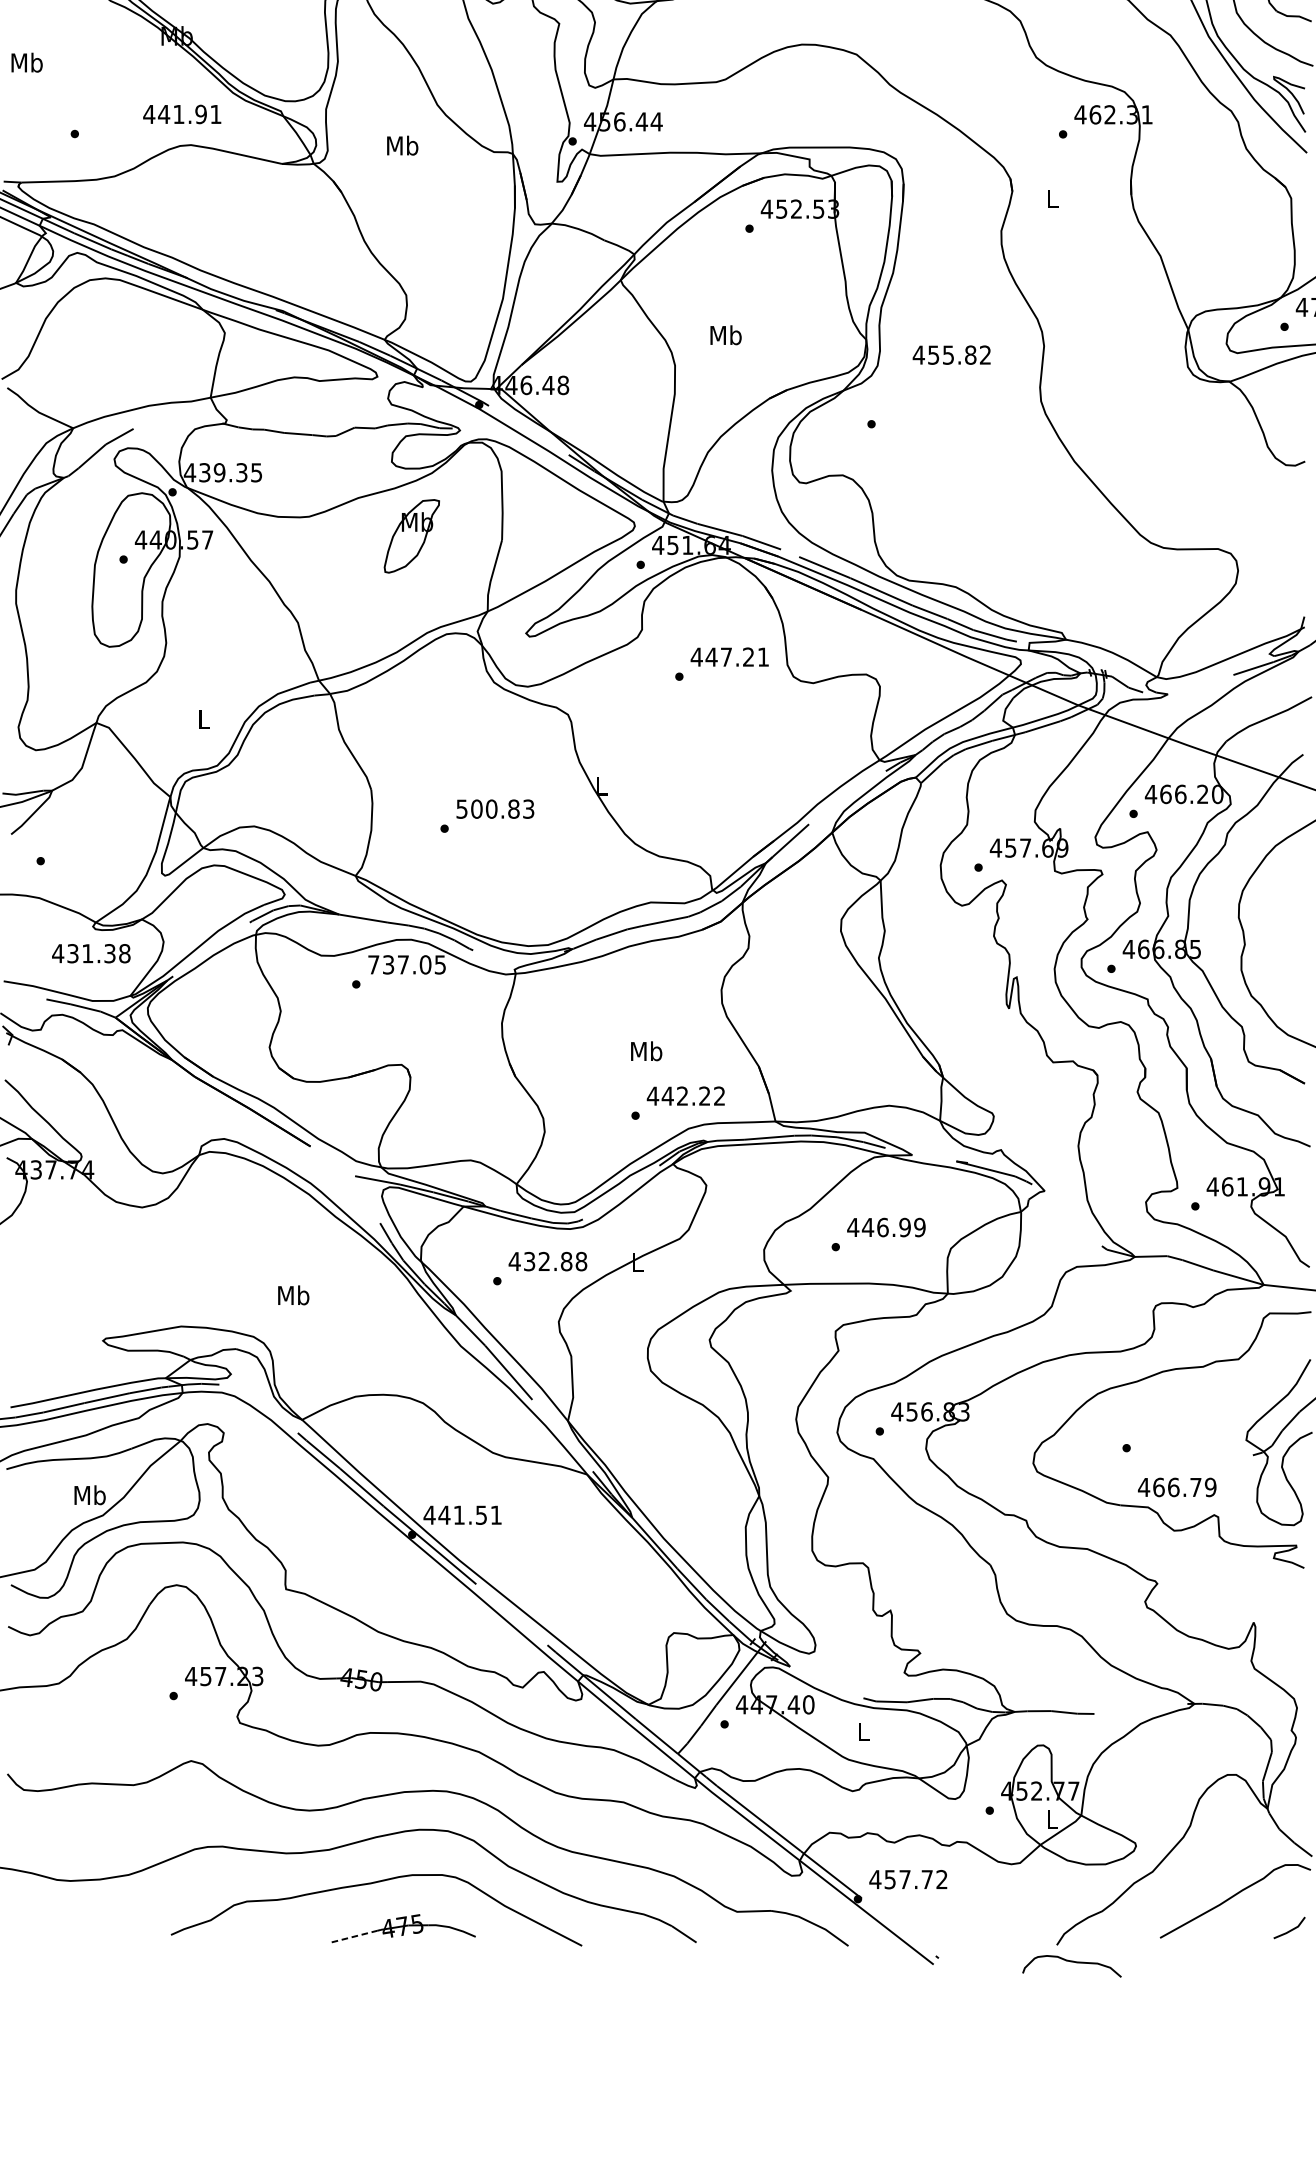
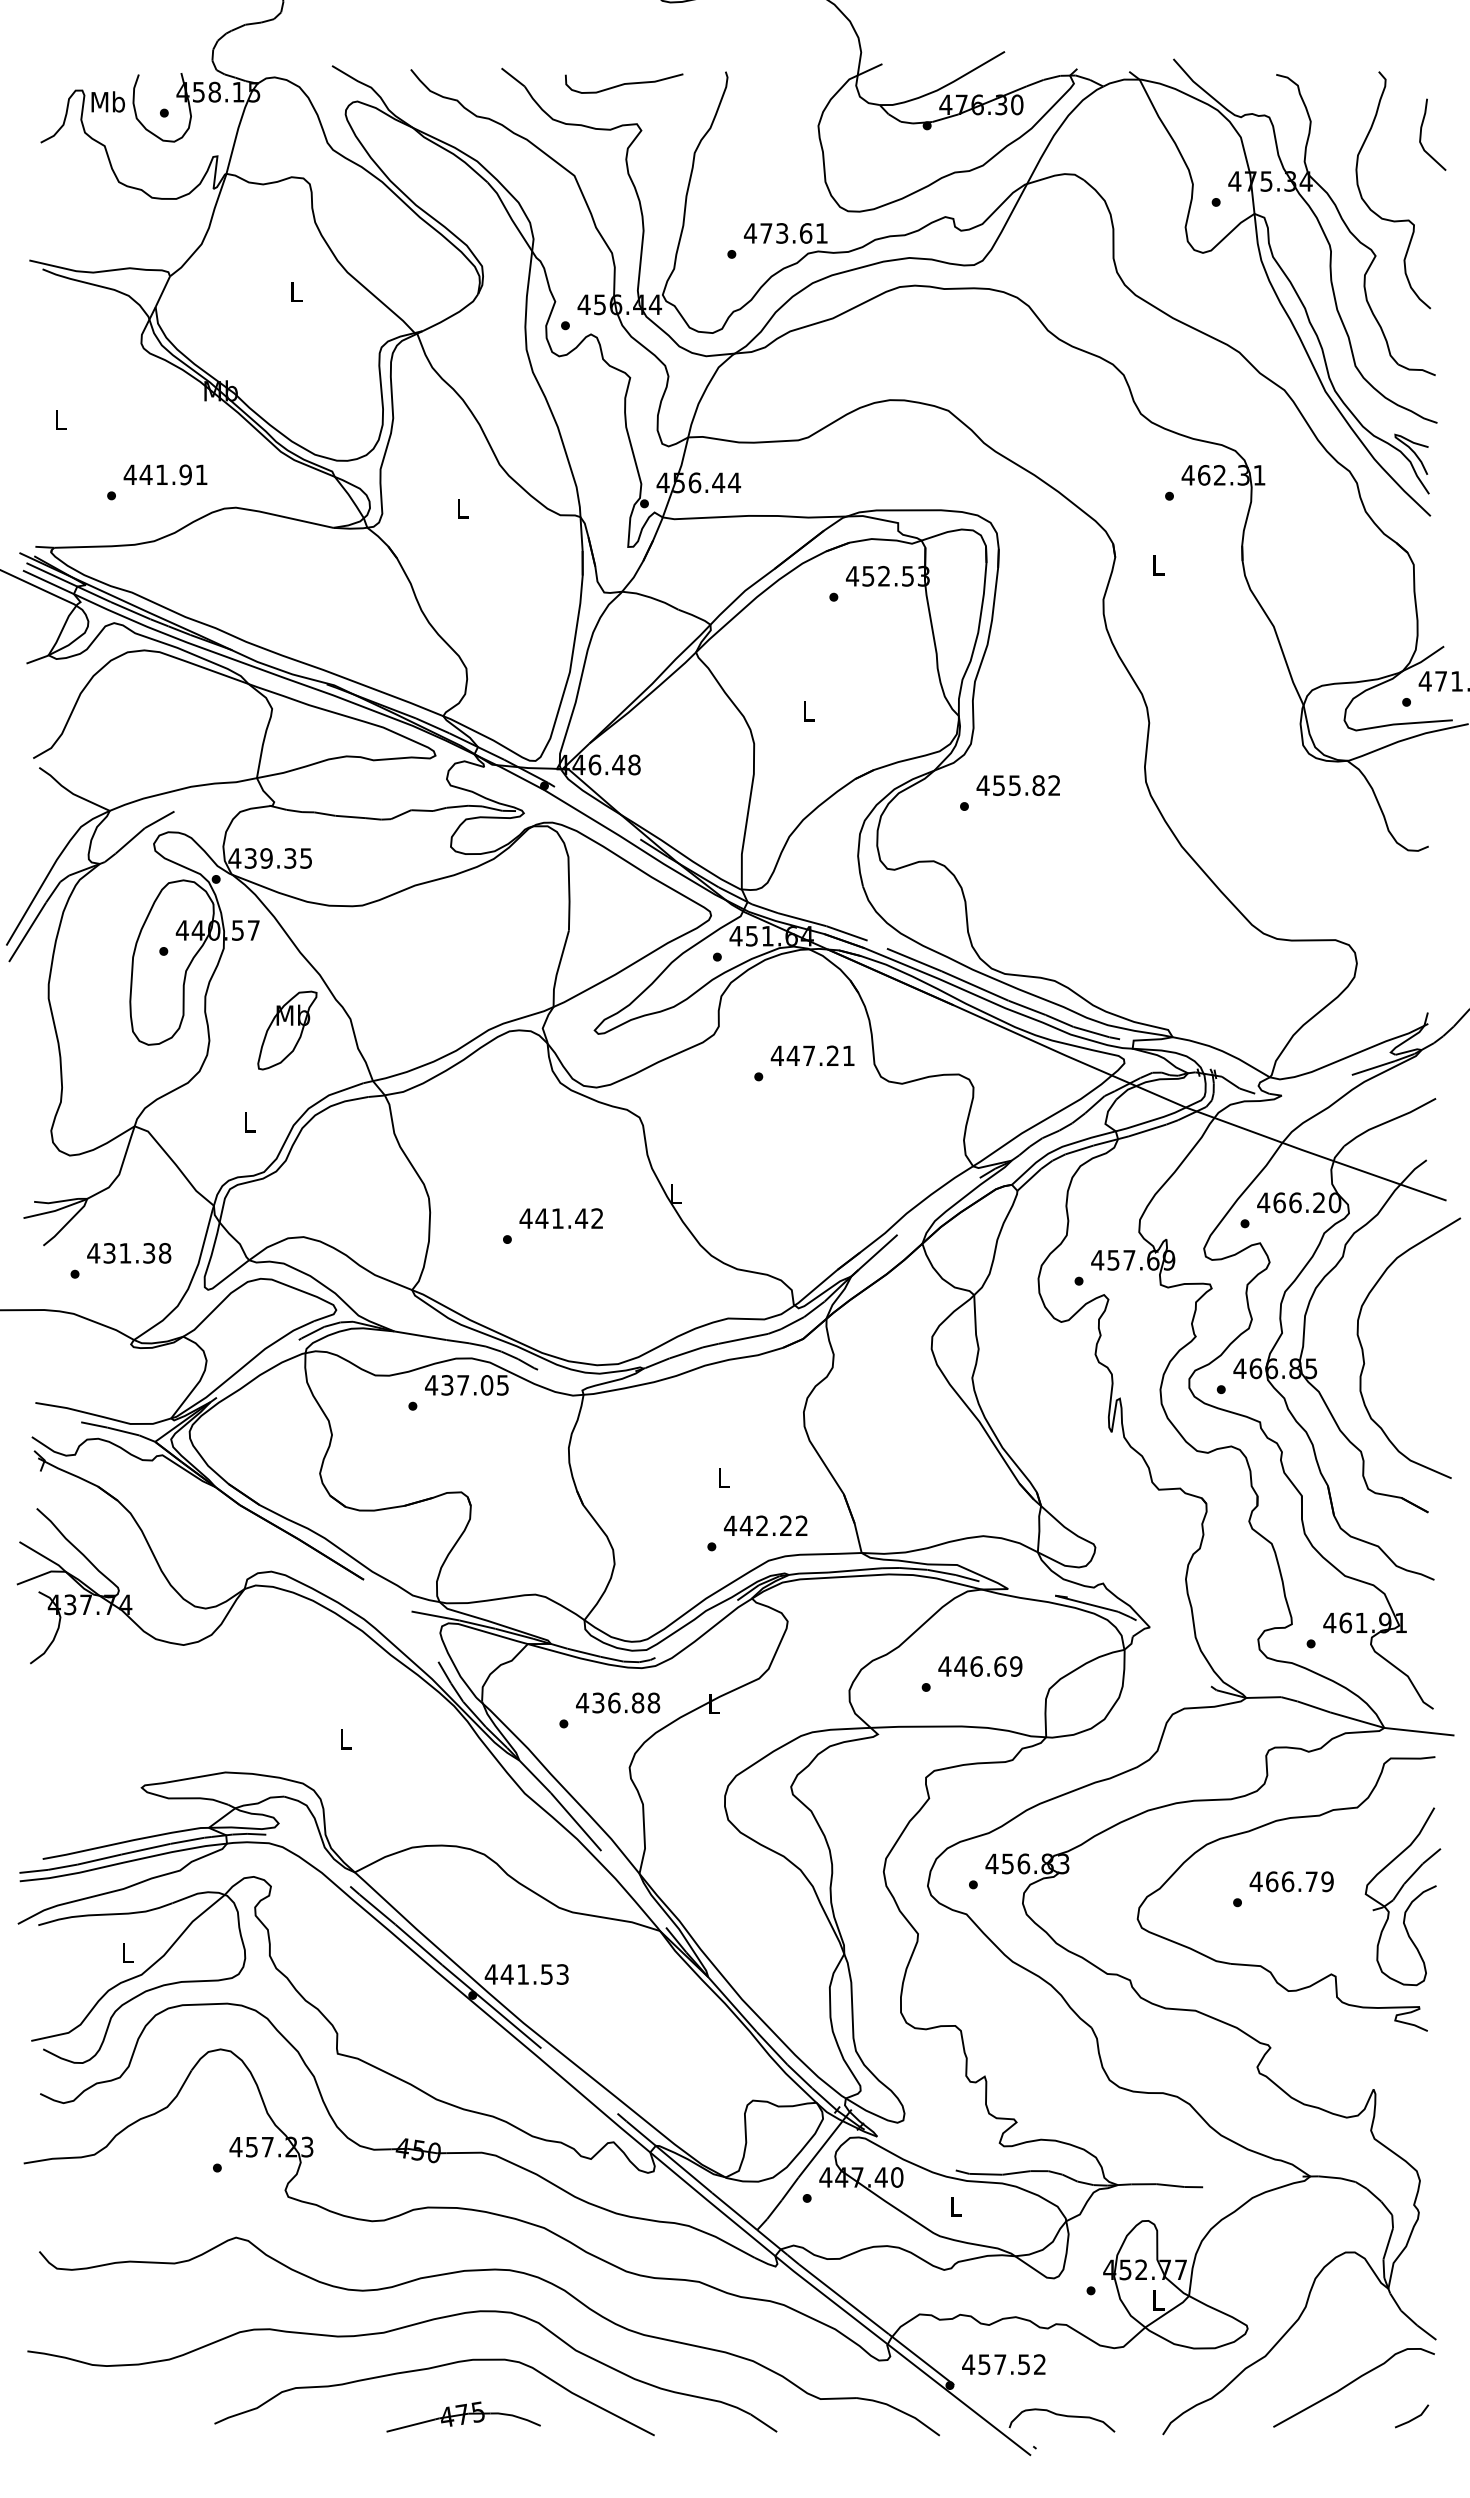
text: (27, 62) -> (60, 419), Mb -> L
text: (182, 114) -> (165, 474), moved
text: (402, 144) -> (462, 507), Mb -> L
text: (725, 334) -> (808, 710), Mb -> L
text: (950, 355) -> (1017, 785), moved
part: (411, 536) -> (287, 1030), moved
text: (495, 809) -> (561, 1218), 500.83 -> 441.42
text: (91, 953) -> (129, 1253), moved
text: (373, 965) -> (431, 1385), 737.05 -> 437.05
text: (646, 1050) -> (723, 1477), Mb -> L
text: (905, 1227) -> (1000, 1666), 446.99 -> 446.69
text: (544, 1261) -> (614, 1702), 432.88 -> 436.88
text: (293, 1294) -> (345, 1738), Mb -> L
text: (1177, 1487) -> (1291, 1881), moved
text: (89, 1494) -> (127, 1952), Mb -> L
text: (496, 1515) -> (562, 1974), 441.51 -> 441.53
text: (926, 1879) -> (1023, 2364), 457.72 -> 457.52
line: (355, 1936) -> (411, 2425), dashed -> solid
curve: (1071, 1962) -> (1061, 2416), moved

